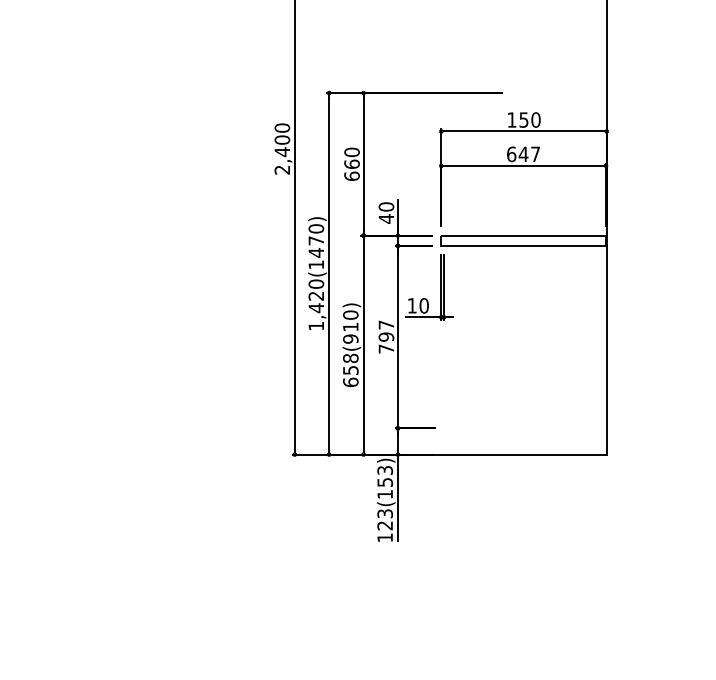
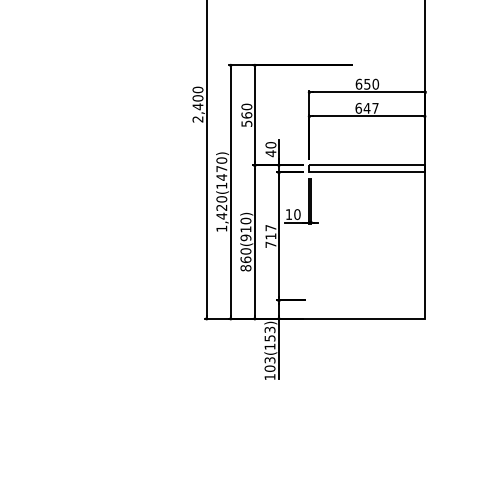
text: (511, 118) -> (358, 83), 150 -> 650
text: (351, 175) -> (246, 123), 660 -> 560
text: (385, 337) -> (270, 236), 797 -> 717
text: (350, 369) -> (245, 259), 658(910) -> 860(910)
text: (384, 525) -> (269, 368), 123(153) -> 103(153)

